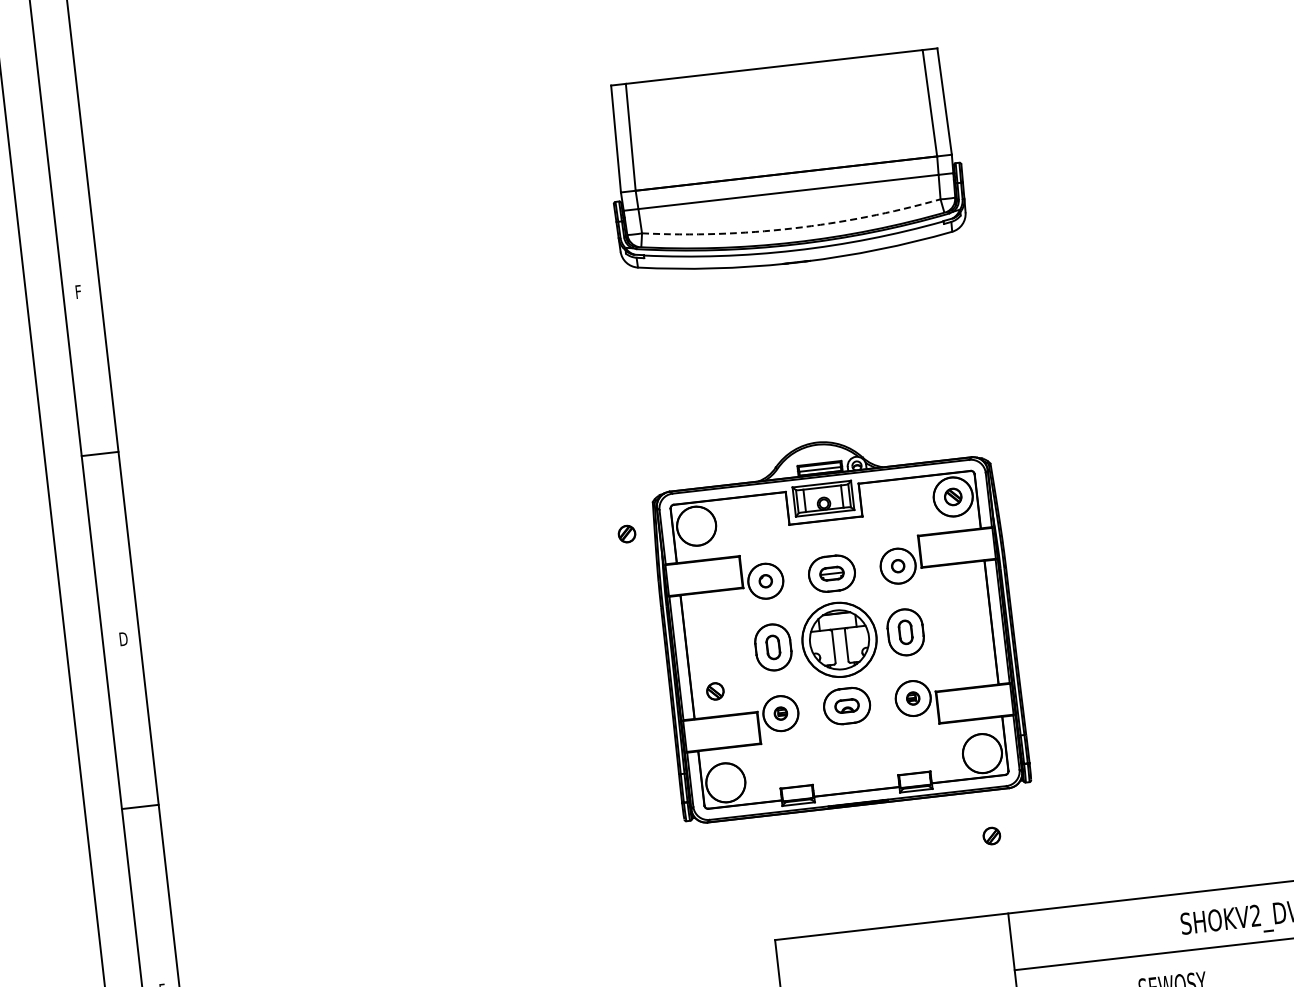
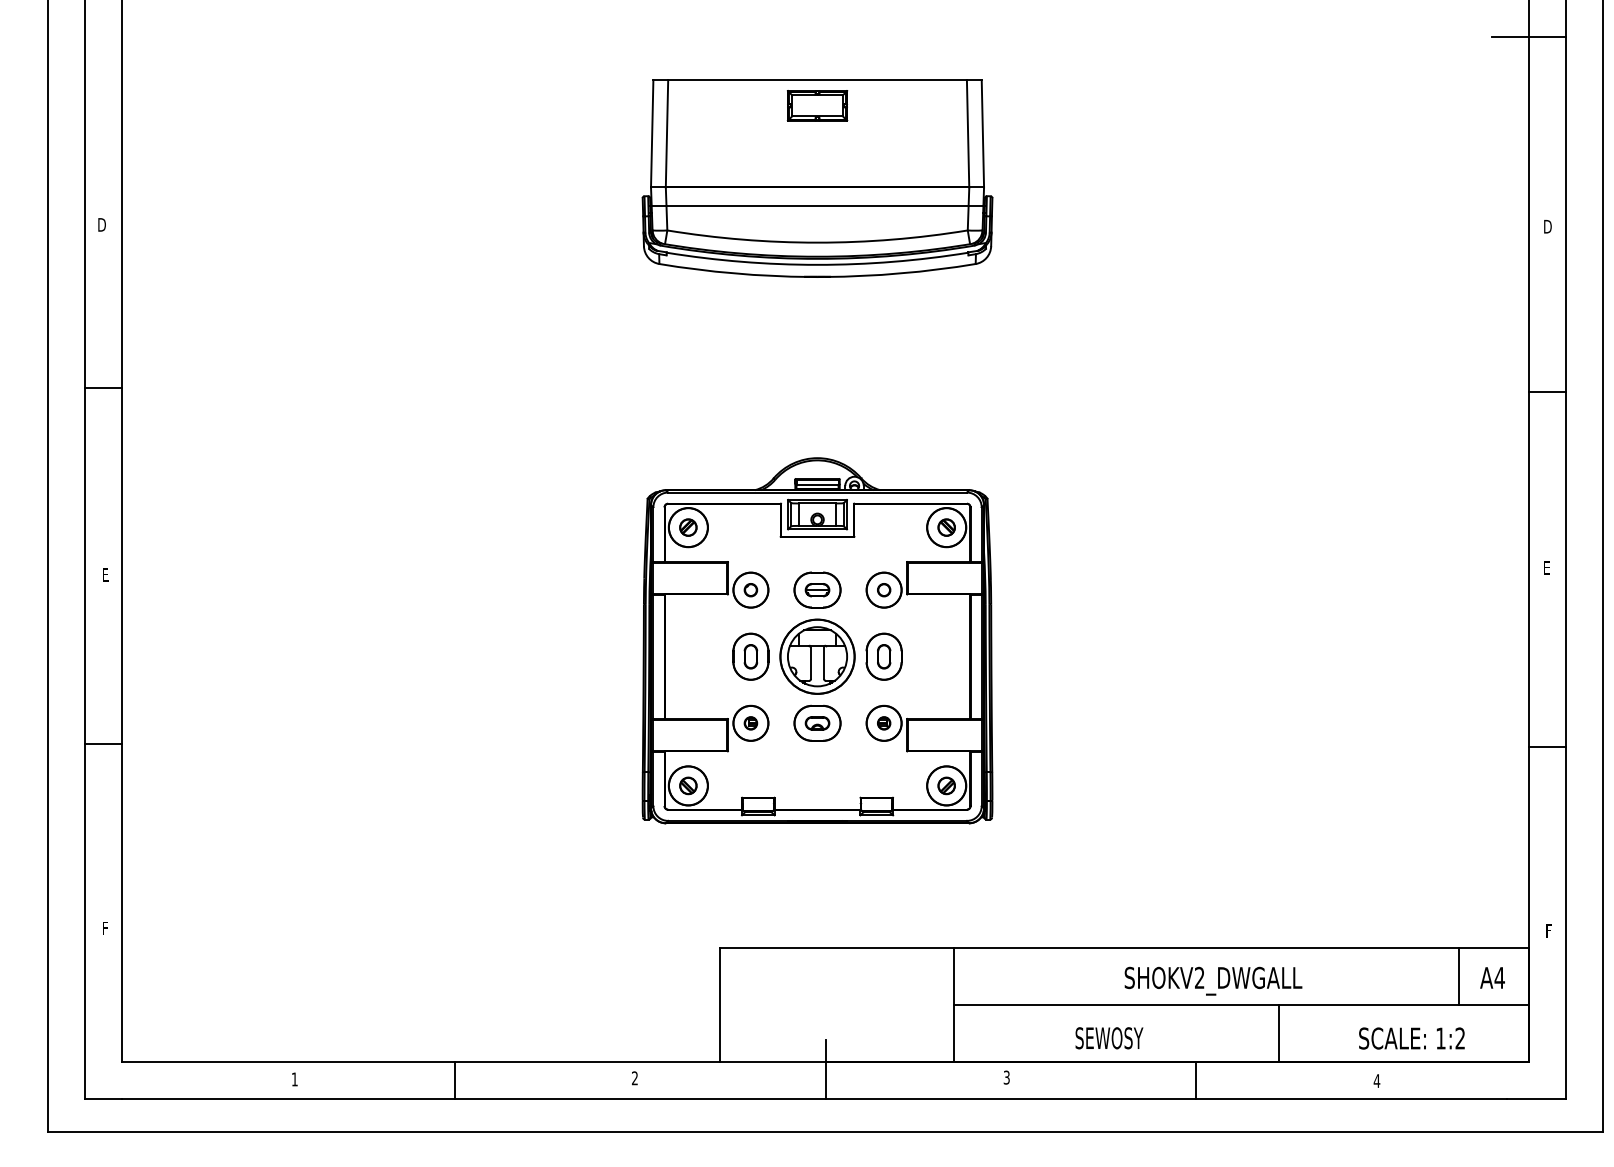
part: (777, 92) -> (817, 105), added
arc: (792, 228) -> (817, 242), dashed -> solid
text: (79, 291) -> (101, 224), F -> D
part: (627, 533) -> (688, 527), moved
text: (123, 638) -> (106, 574), D -> E
part: (715, 691) -> (688, 785), moved
part: (991, 835) -> (946, 785), moved

